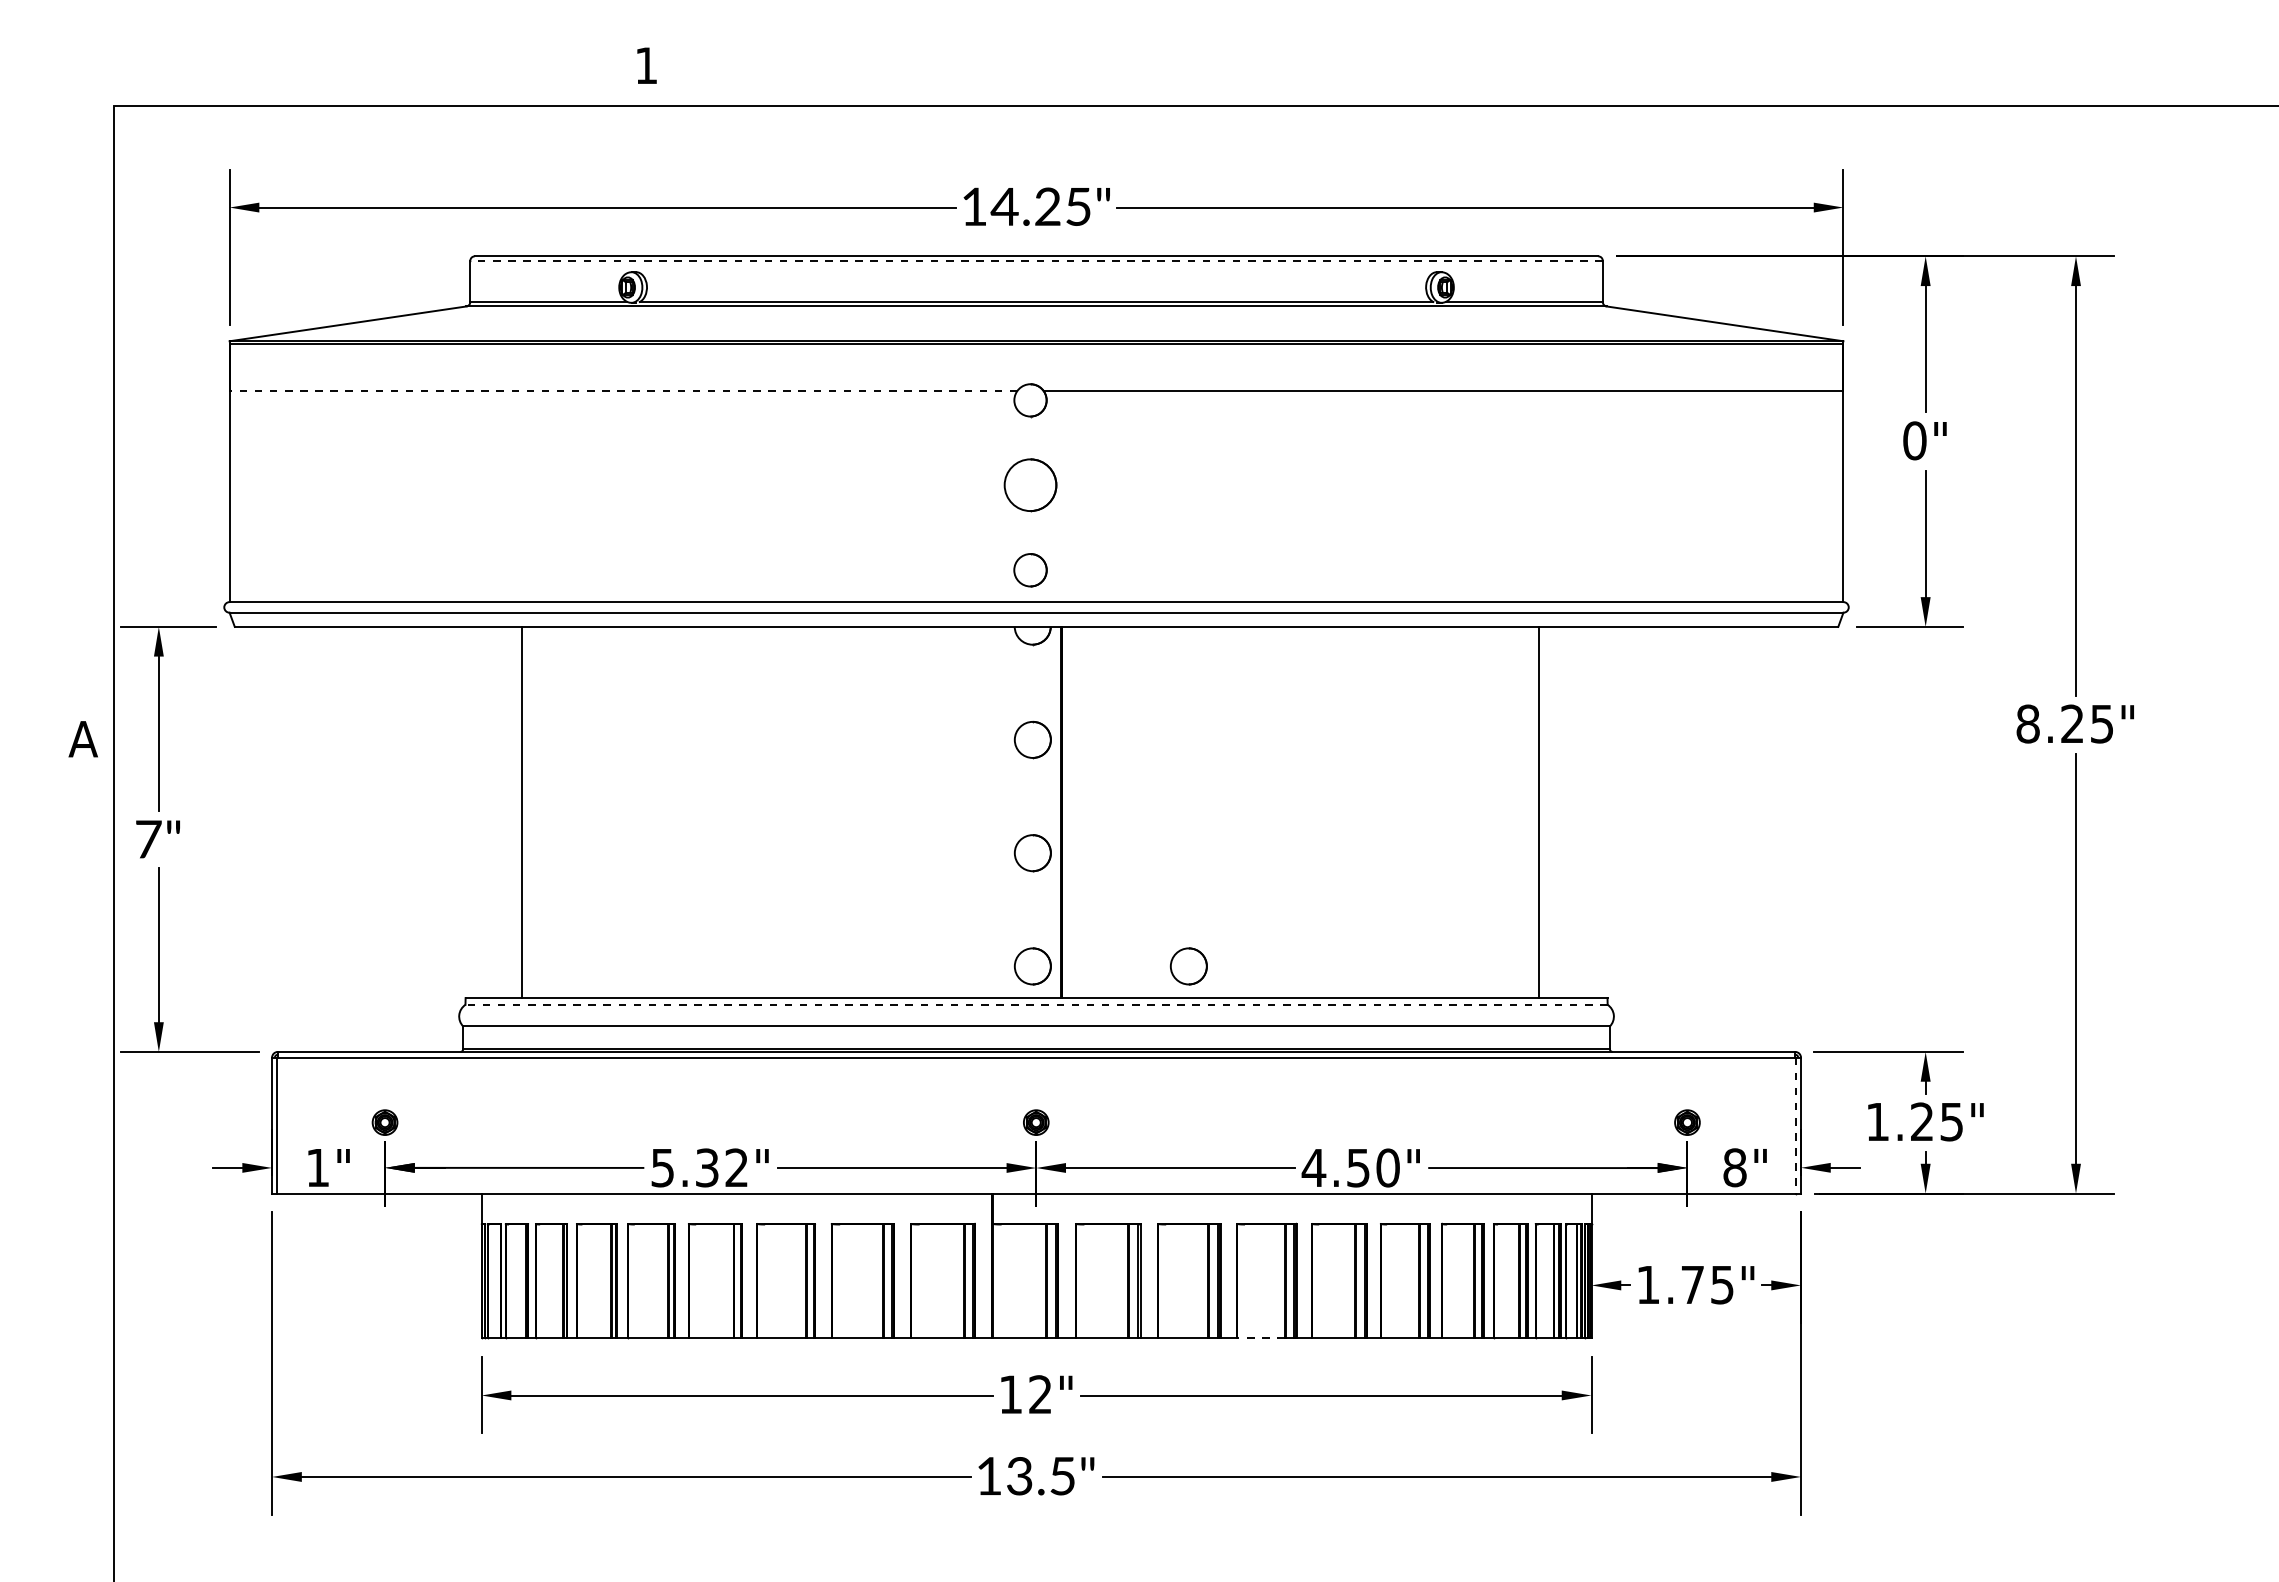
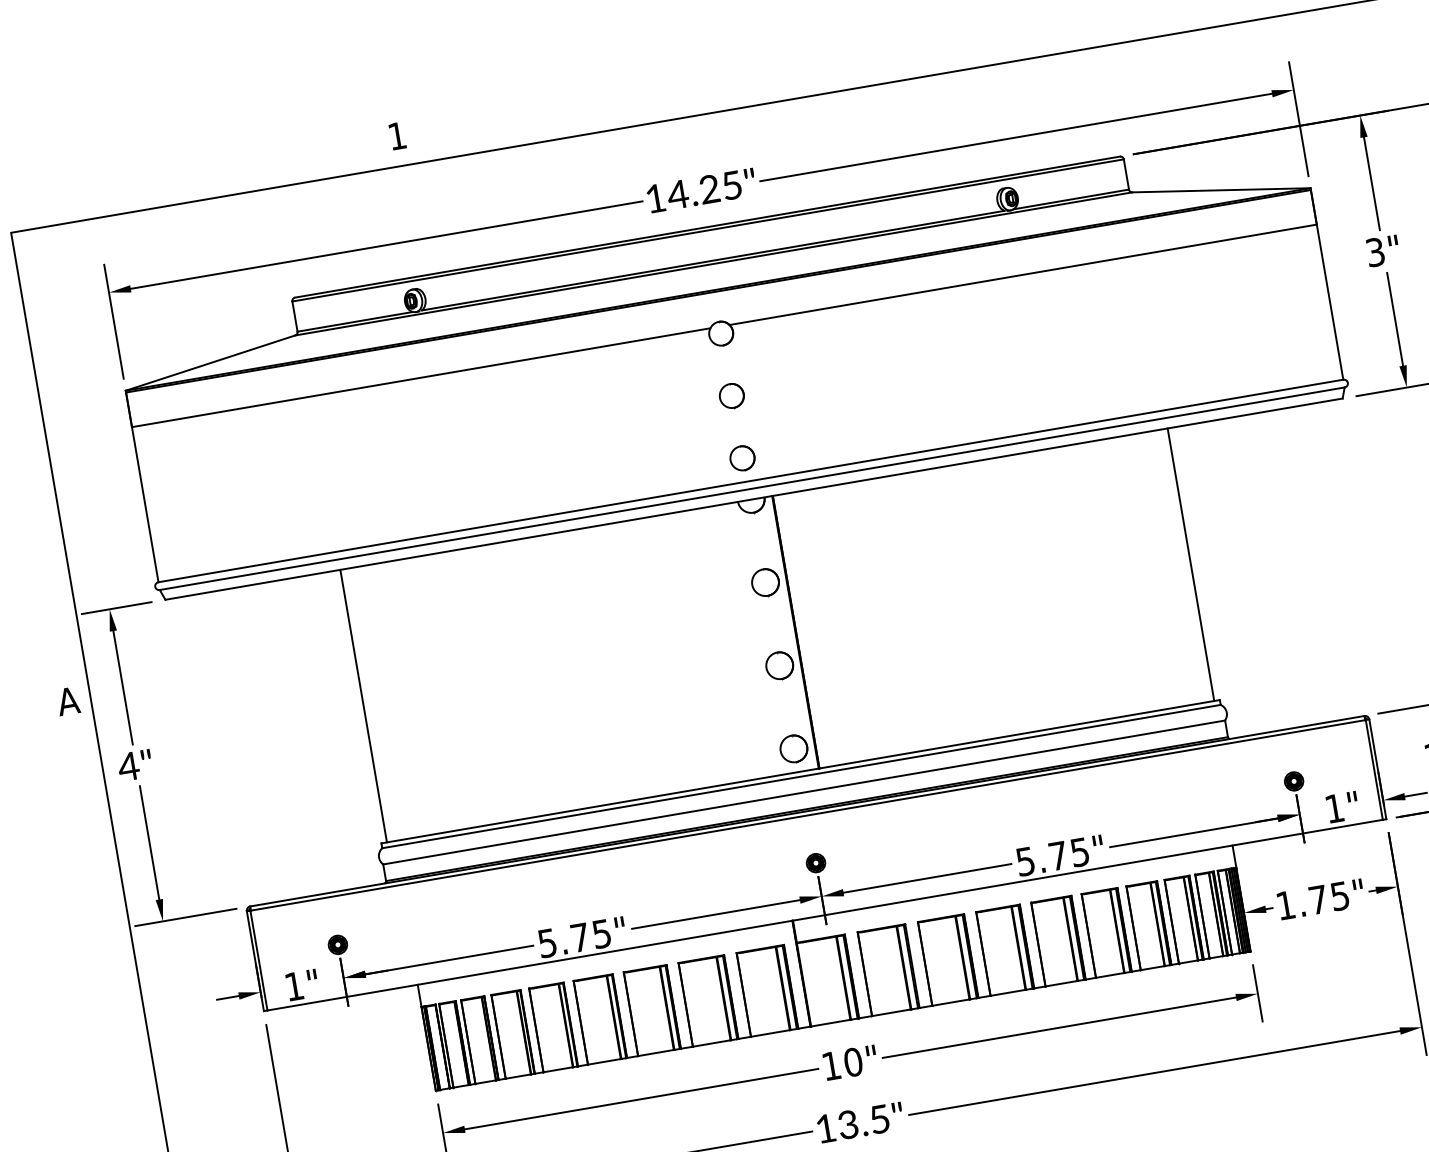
line: (1036, 260) -> (708, 230), dashed -> solid
line: (623, 390) -> (421, 377), dashed -> solid
text: (1914, 440) -> (1375, 252), 0" -> 3"
part: (1030, 485) -> (731, 396), size x0.62
line: (522, 812) -> (363, 706), moved
line: (1538, 812) -> (1190, 564), moved
text: (148, 839) -> (128, 766), 7" -> 4"
part: (1188, 966) -> (908, 729), removed
line: (1036, 1004) -> (801, 776), dashed -> solid
line: (1796, 1125) -> (1374, 769), dashed -> solid
text: (721, 1167) -> (590, 935), 5.32" -> 5.75"
text: (1350, 1167) -> (1052, 856), 4.50" -> 5.75"
text: (1734, 1167) -> (1334, 808), 8" -> 1"
line: (1260, 1337) -> (1007, 992), dashed -> solid
text: (1040, 1394) -> (853, 1062), 12" -> 10"

